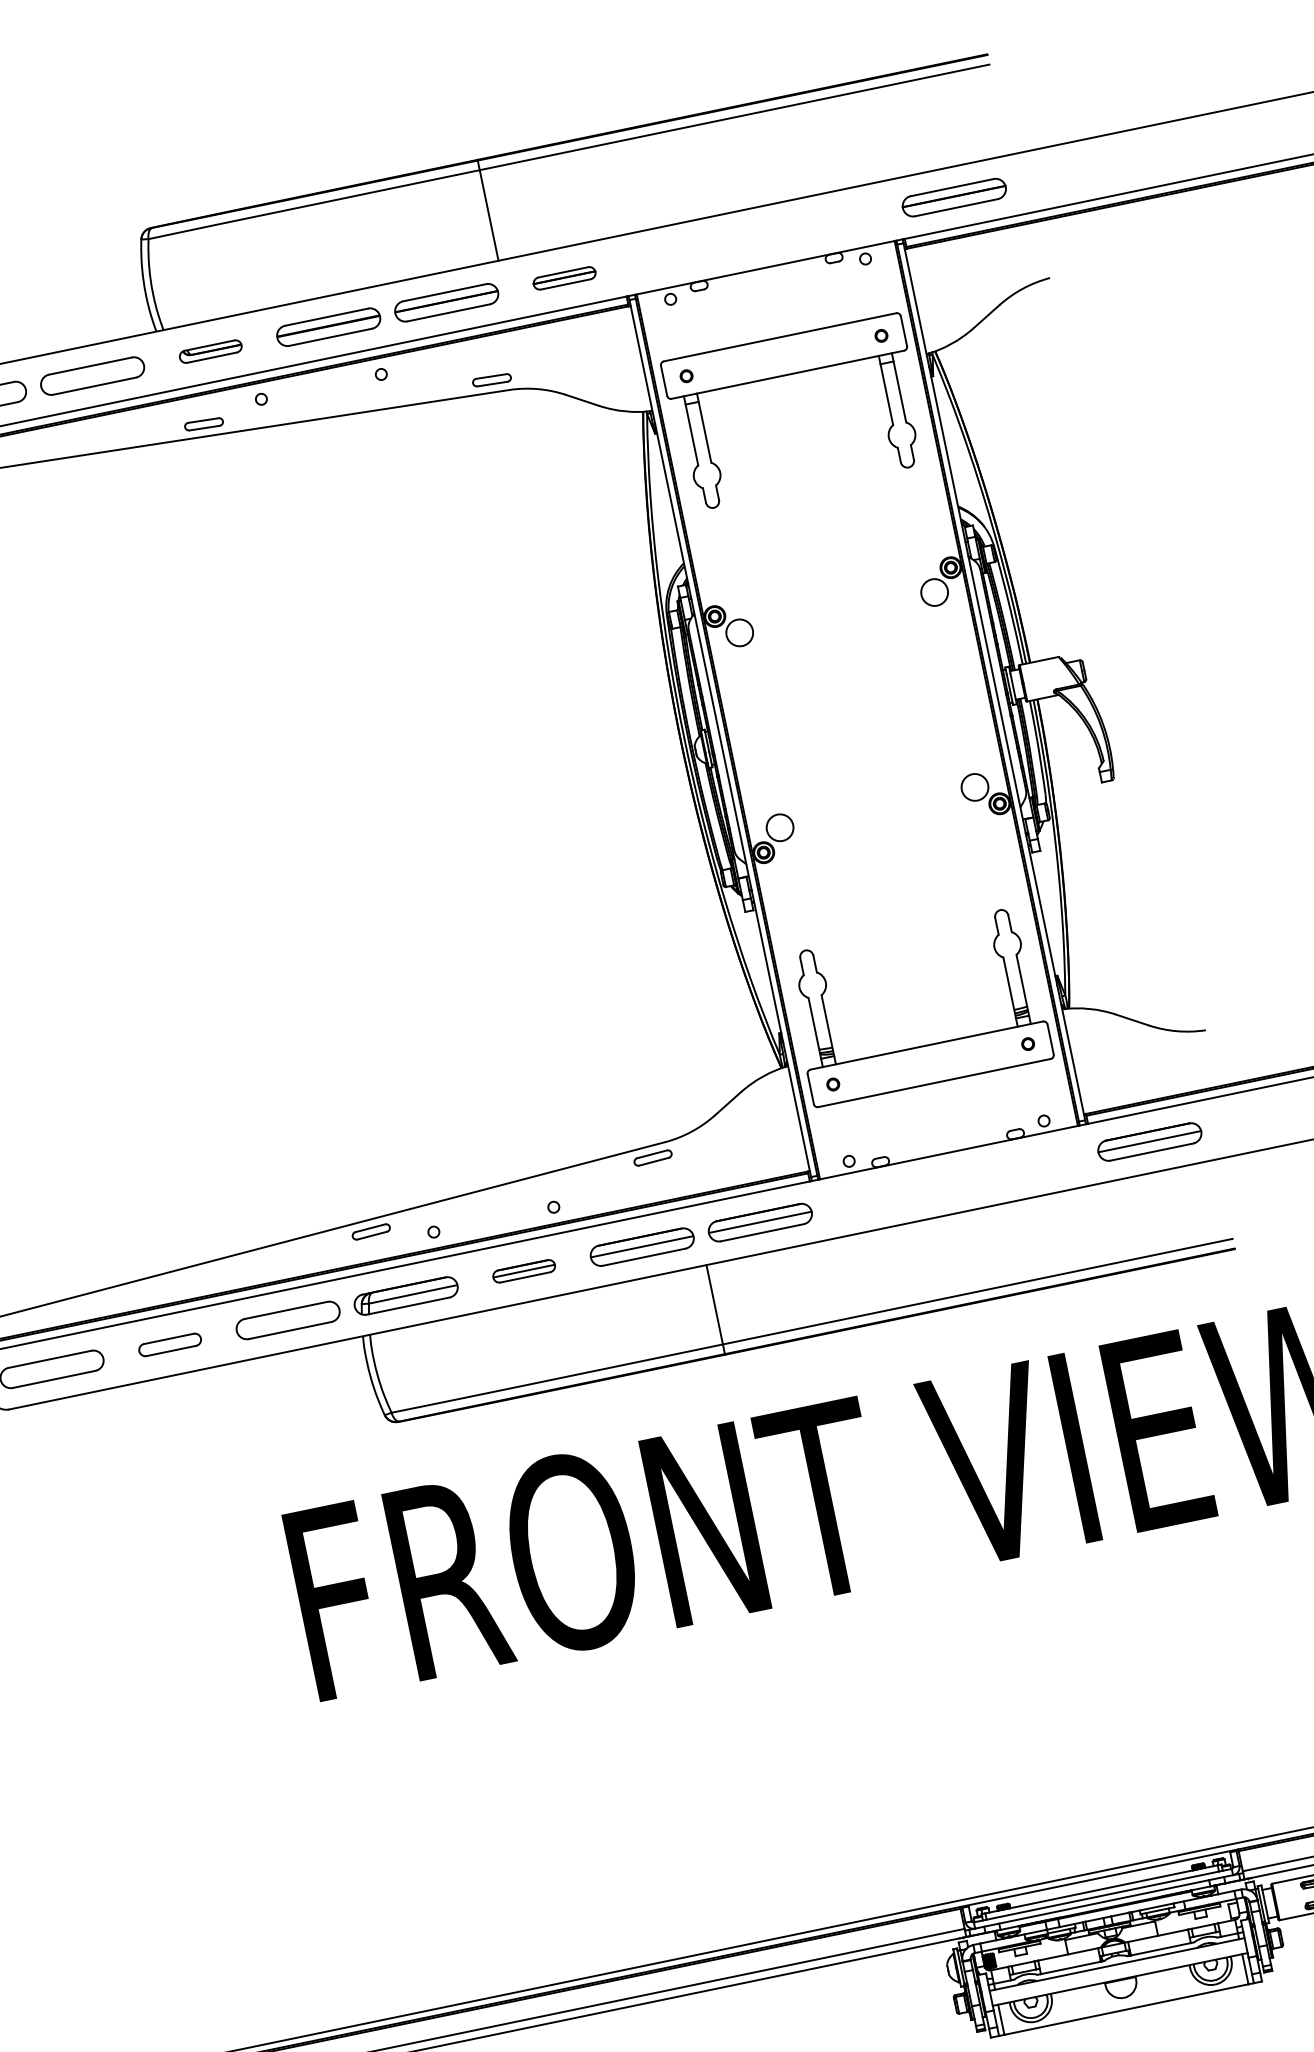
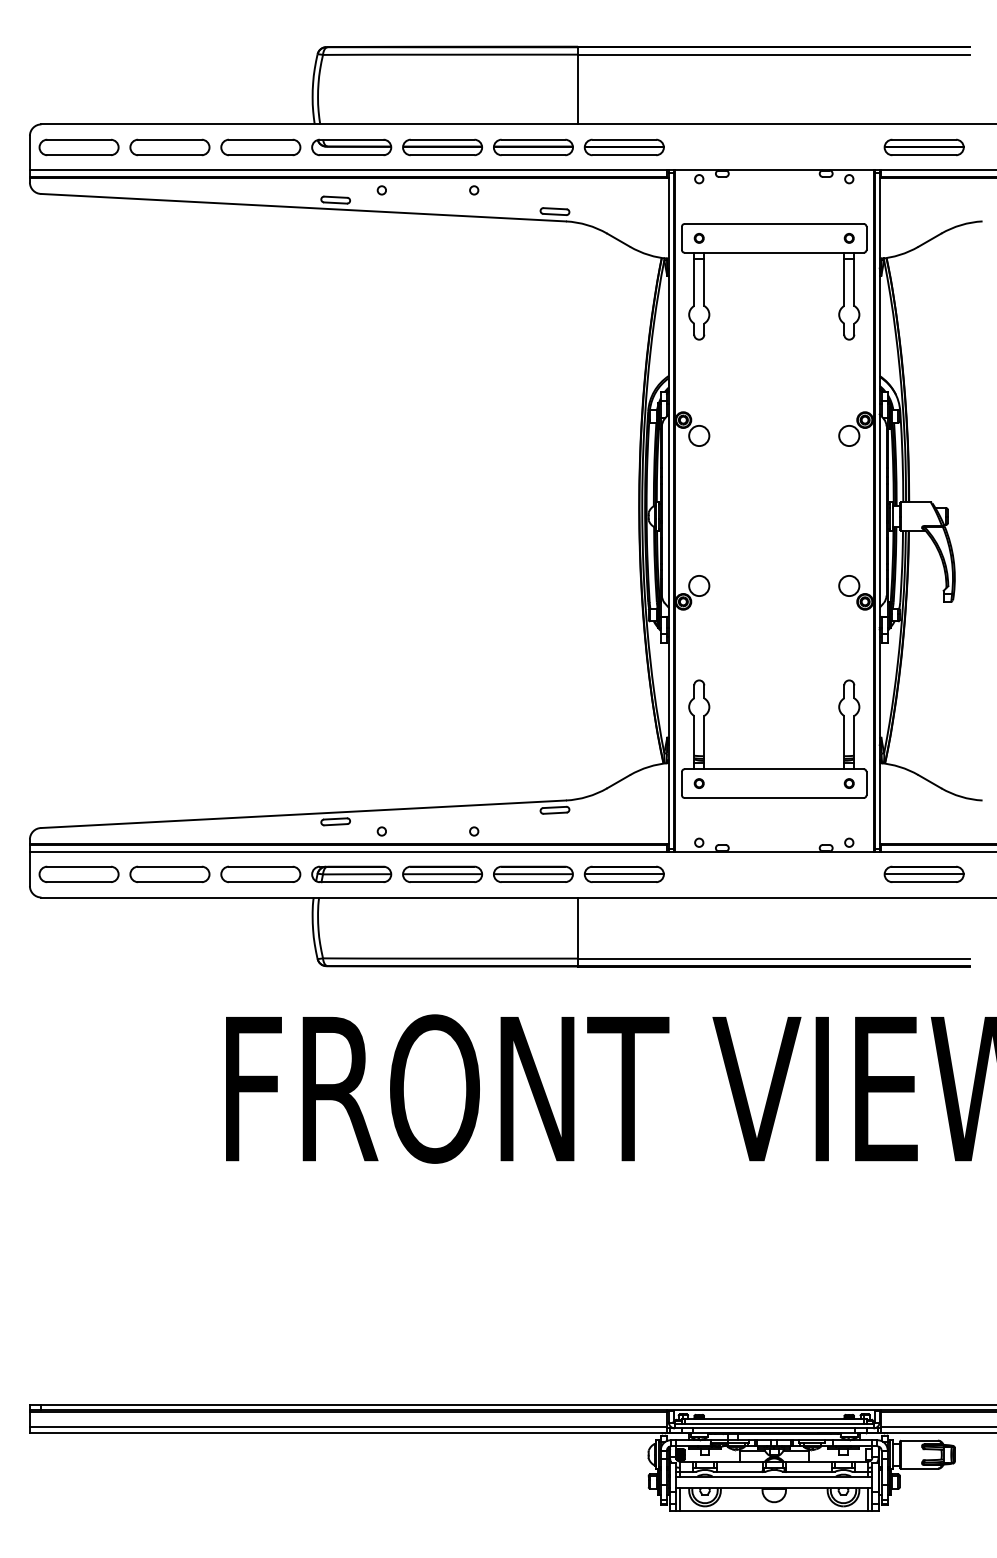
part: (563, 278) -> (623, 147), size x1.67
part: (210, 351) -> (351, 147), size x1.67
part: (523, 1270) -> (442, 873), size x1.67
part: (169, 1345) -> (169, 874), size x1.67

